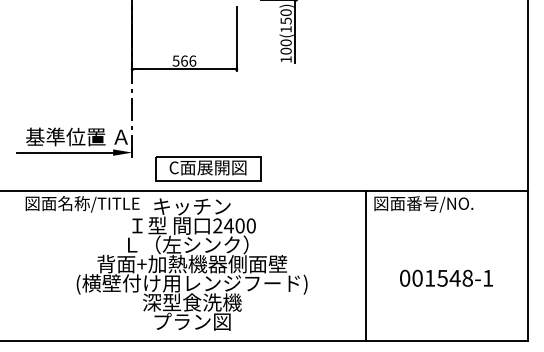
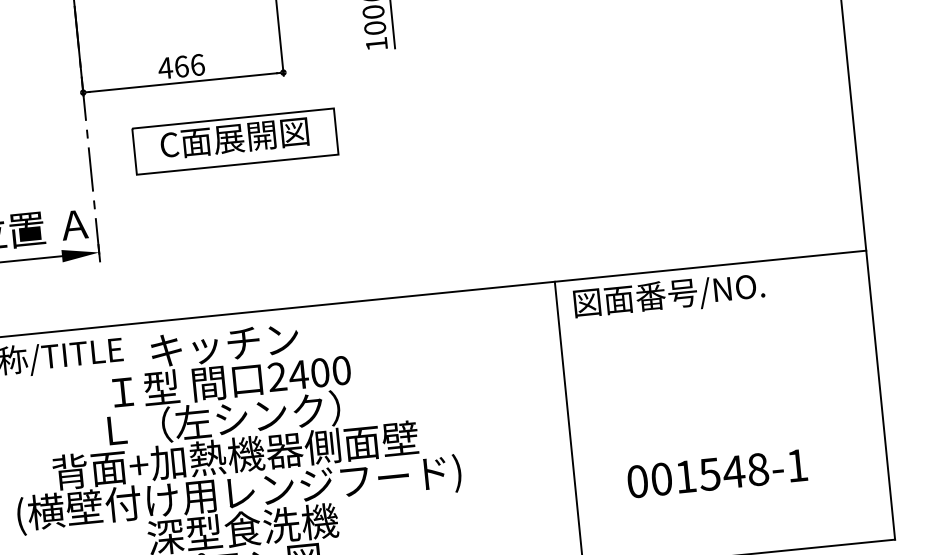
text: (175, 60) -> (164, 67), 566 -> 466
part: (208, 168) -> (235, 139), moved
text: (446, 277) -> (717, 472), moved

